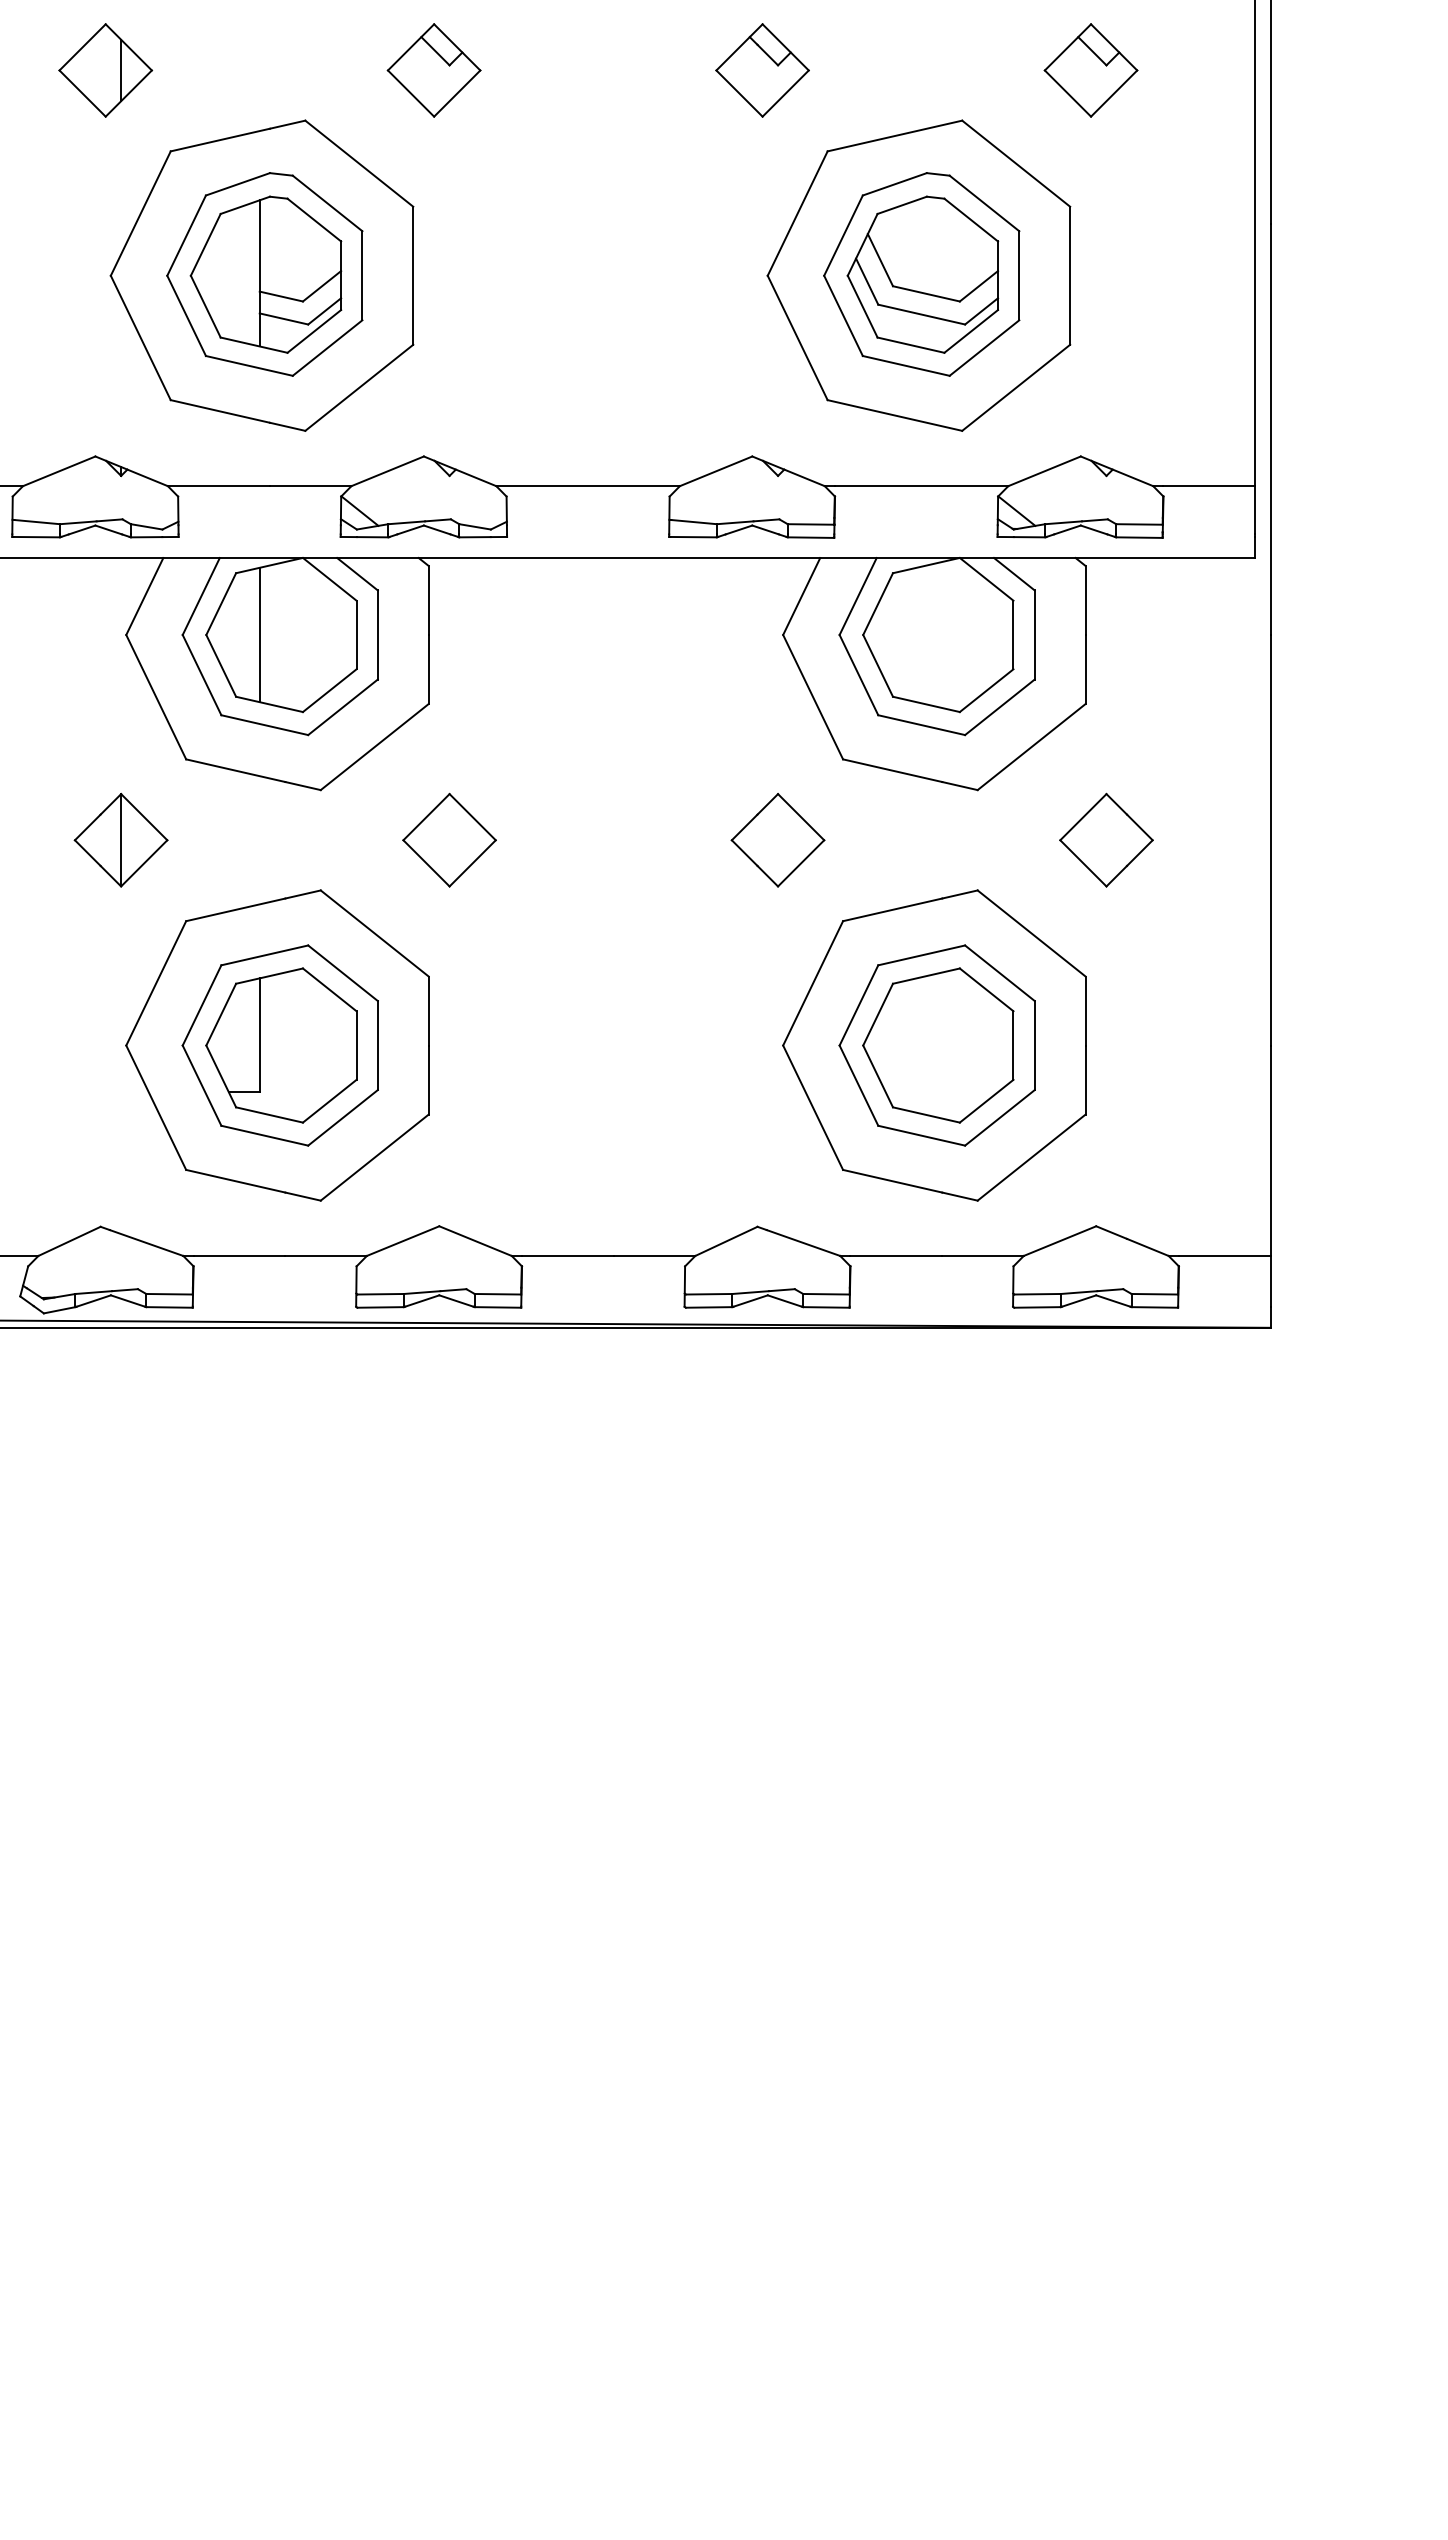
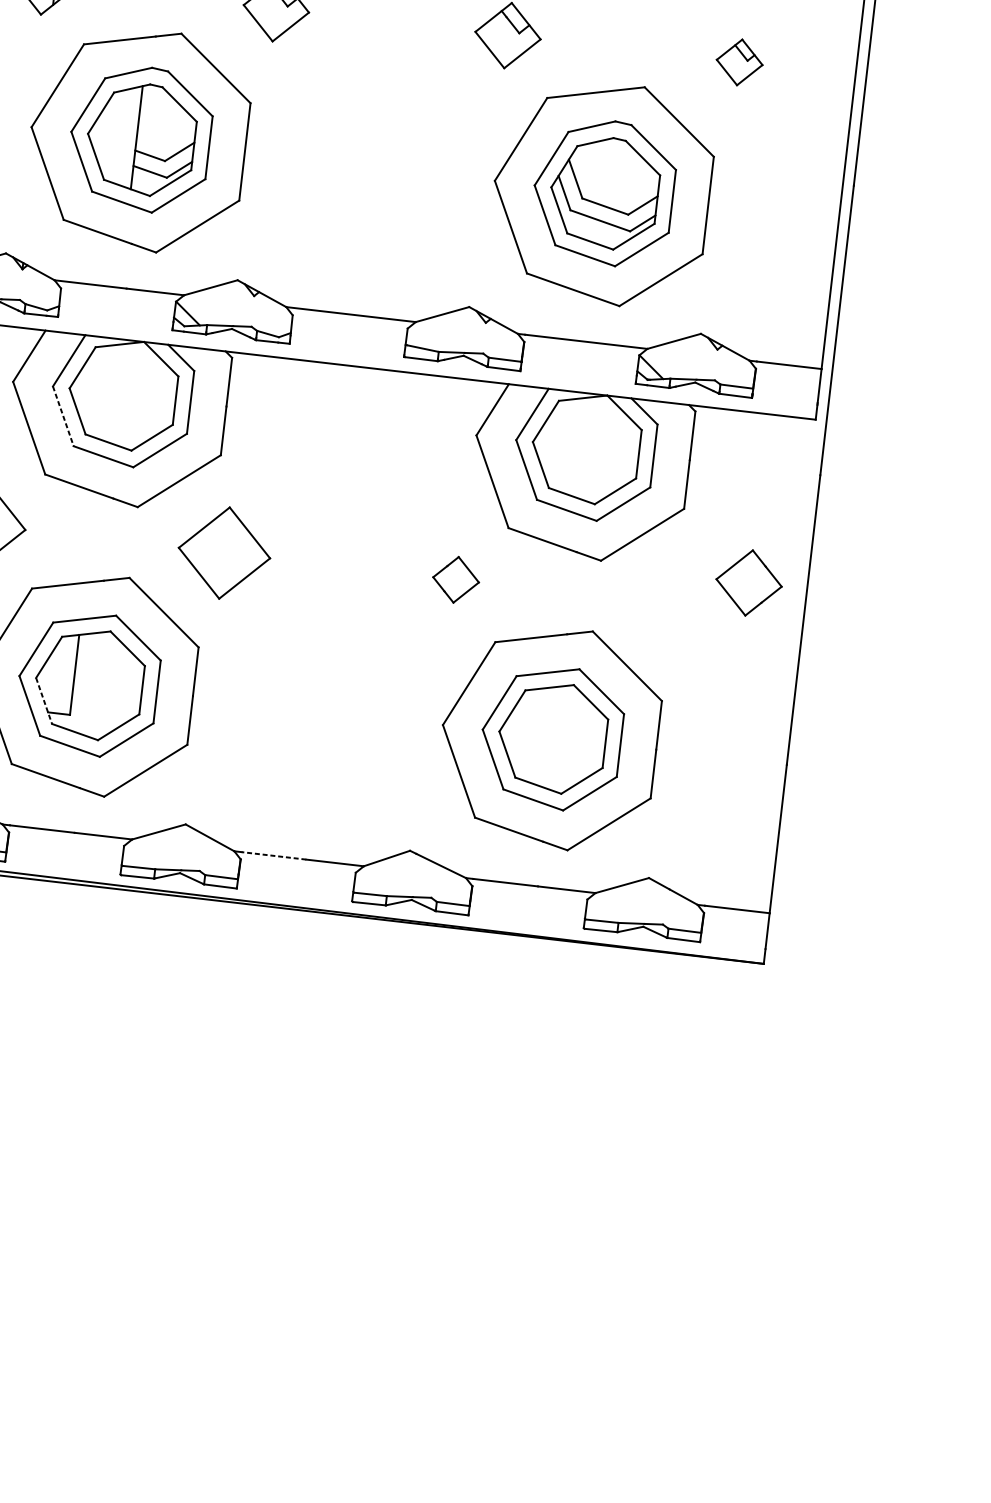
part: (1090, 70) -> (739, 62), size x0.7
line: (259, 634) -> (107, 392), removed
line: (202, 675) -> (63, 416), solid -> dashed
part: (449, 839) -> (224, 552), size x1.4
part: (1106, 839) -> (749, 582), moved
part: (777, 840) -> (455, 579), size x0.7
line: (221, 1076) -> (44, 701), solid -> dashed
line: (567, 1255) -> (273, 855), solid -> dashed

